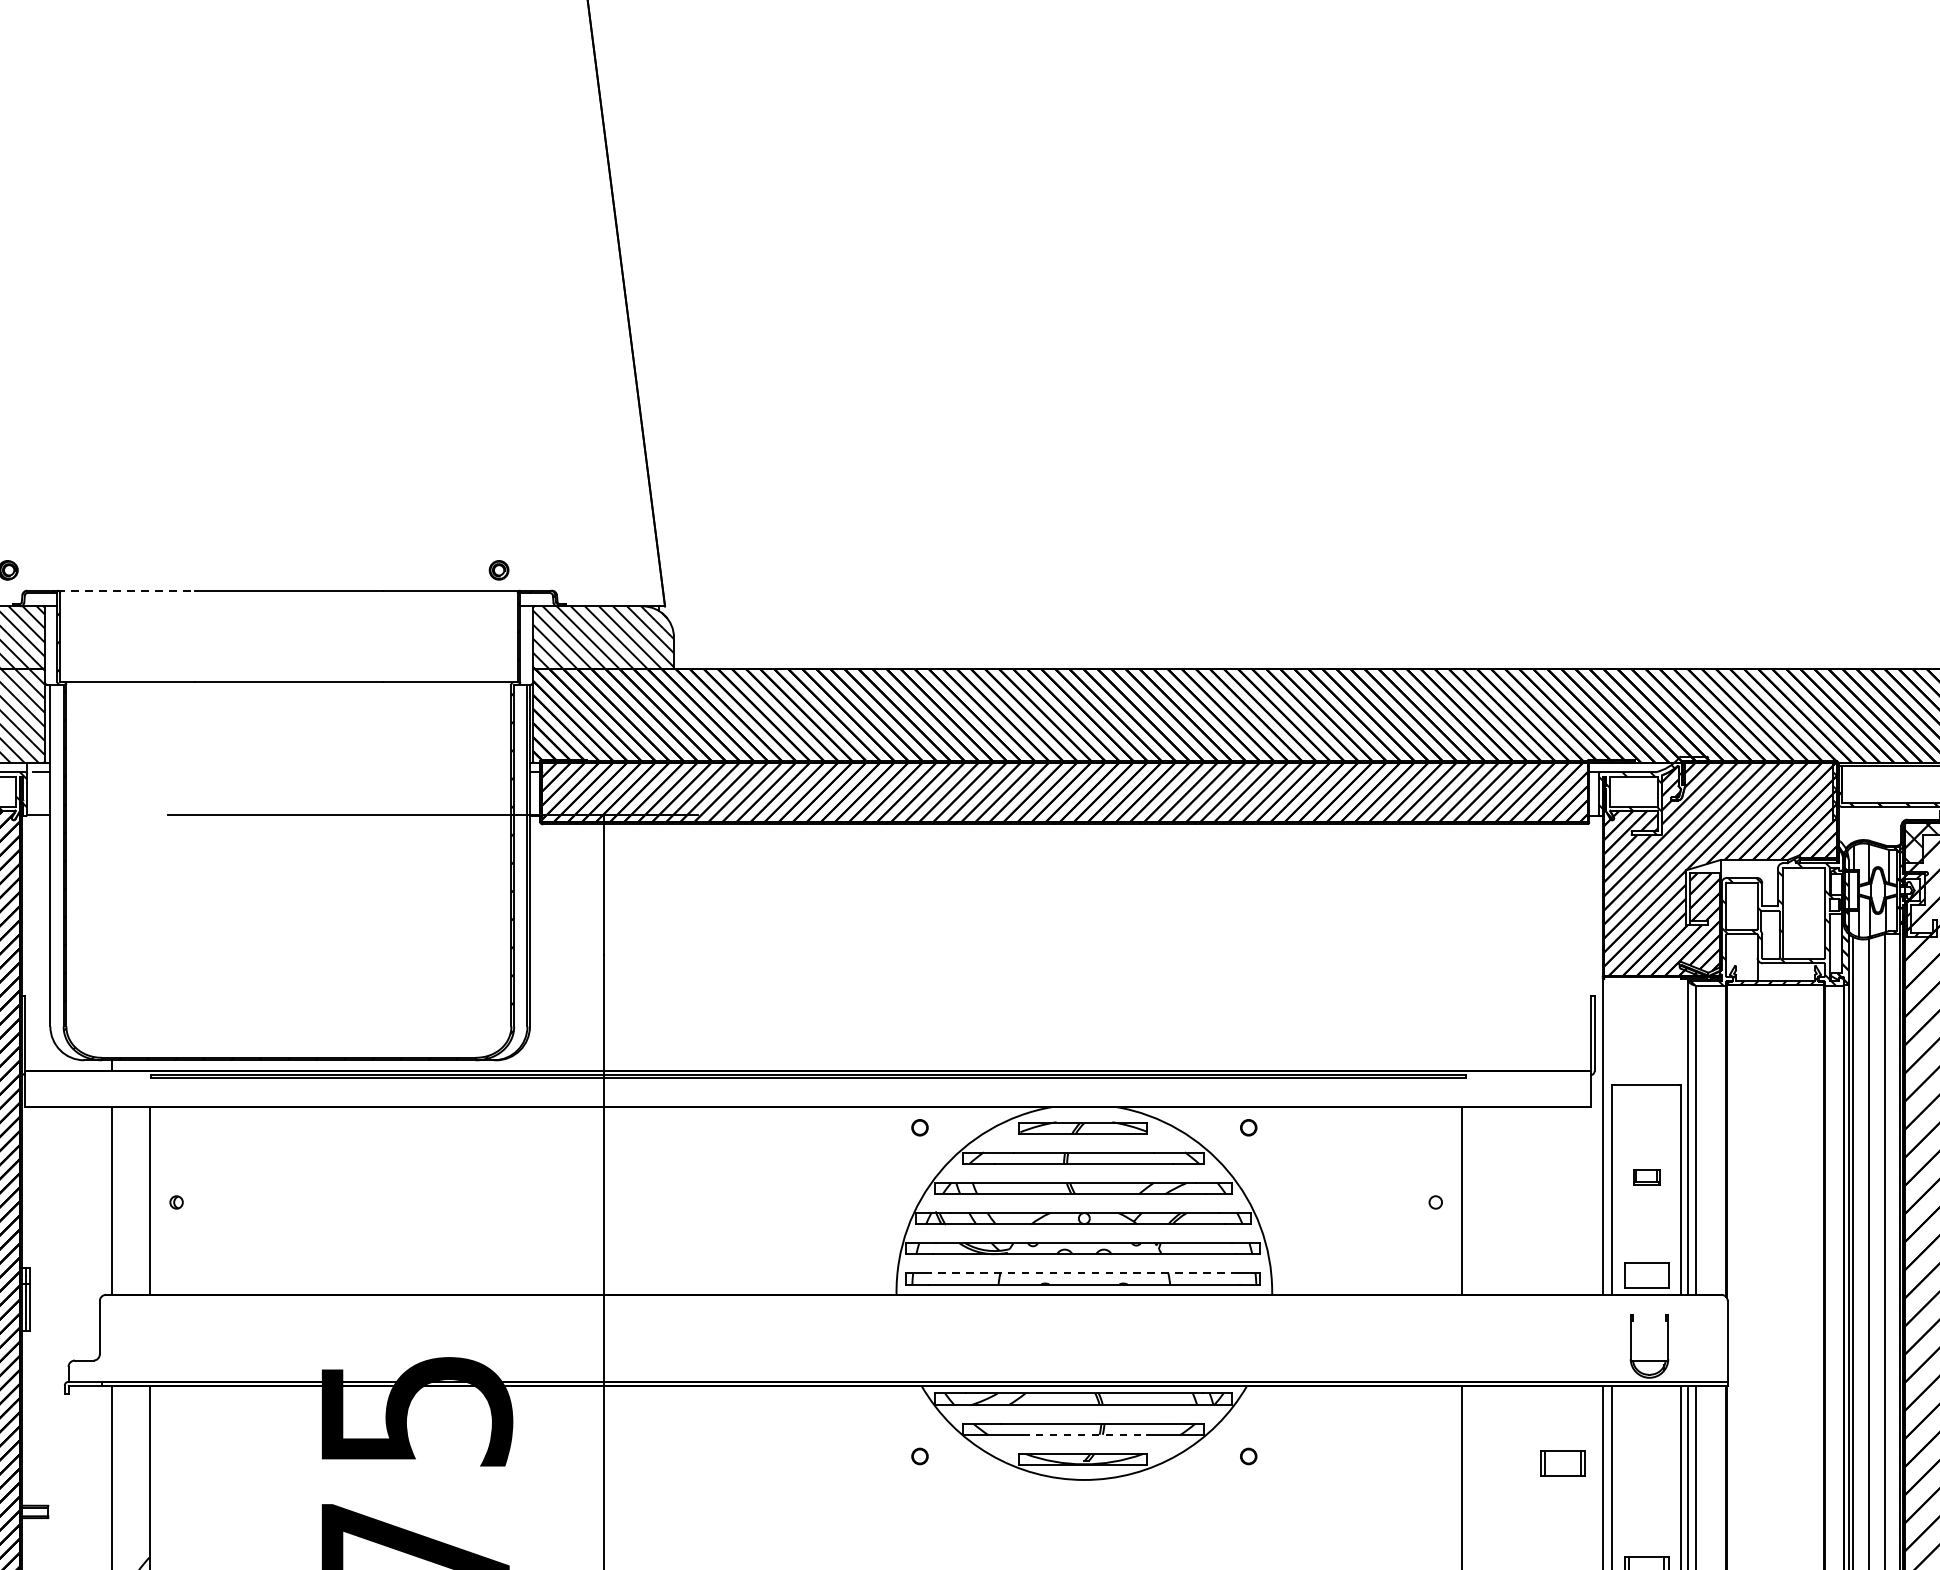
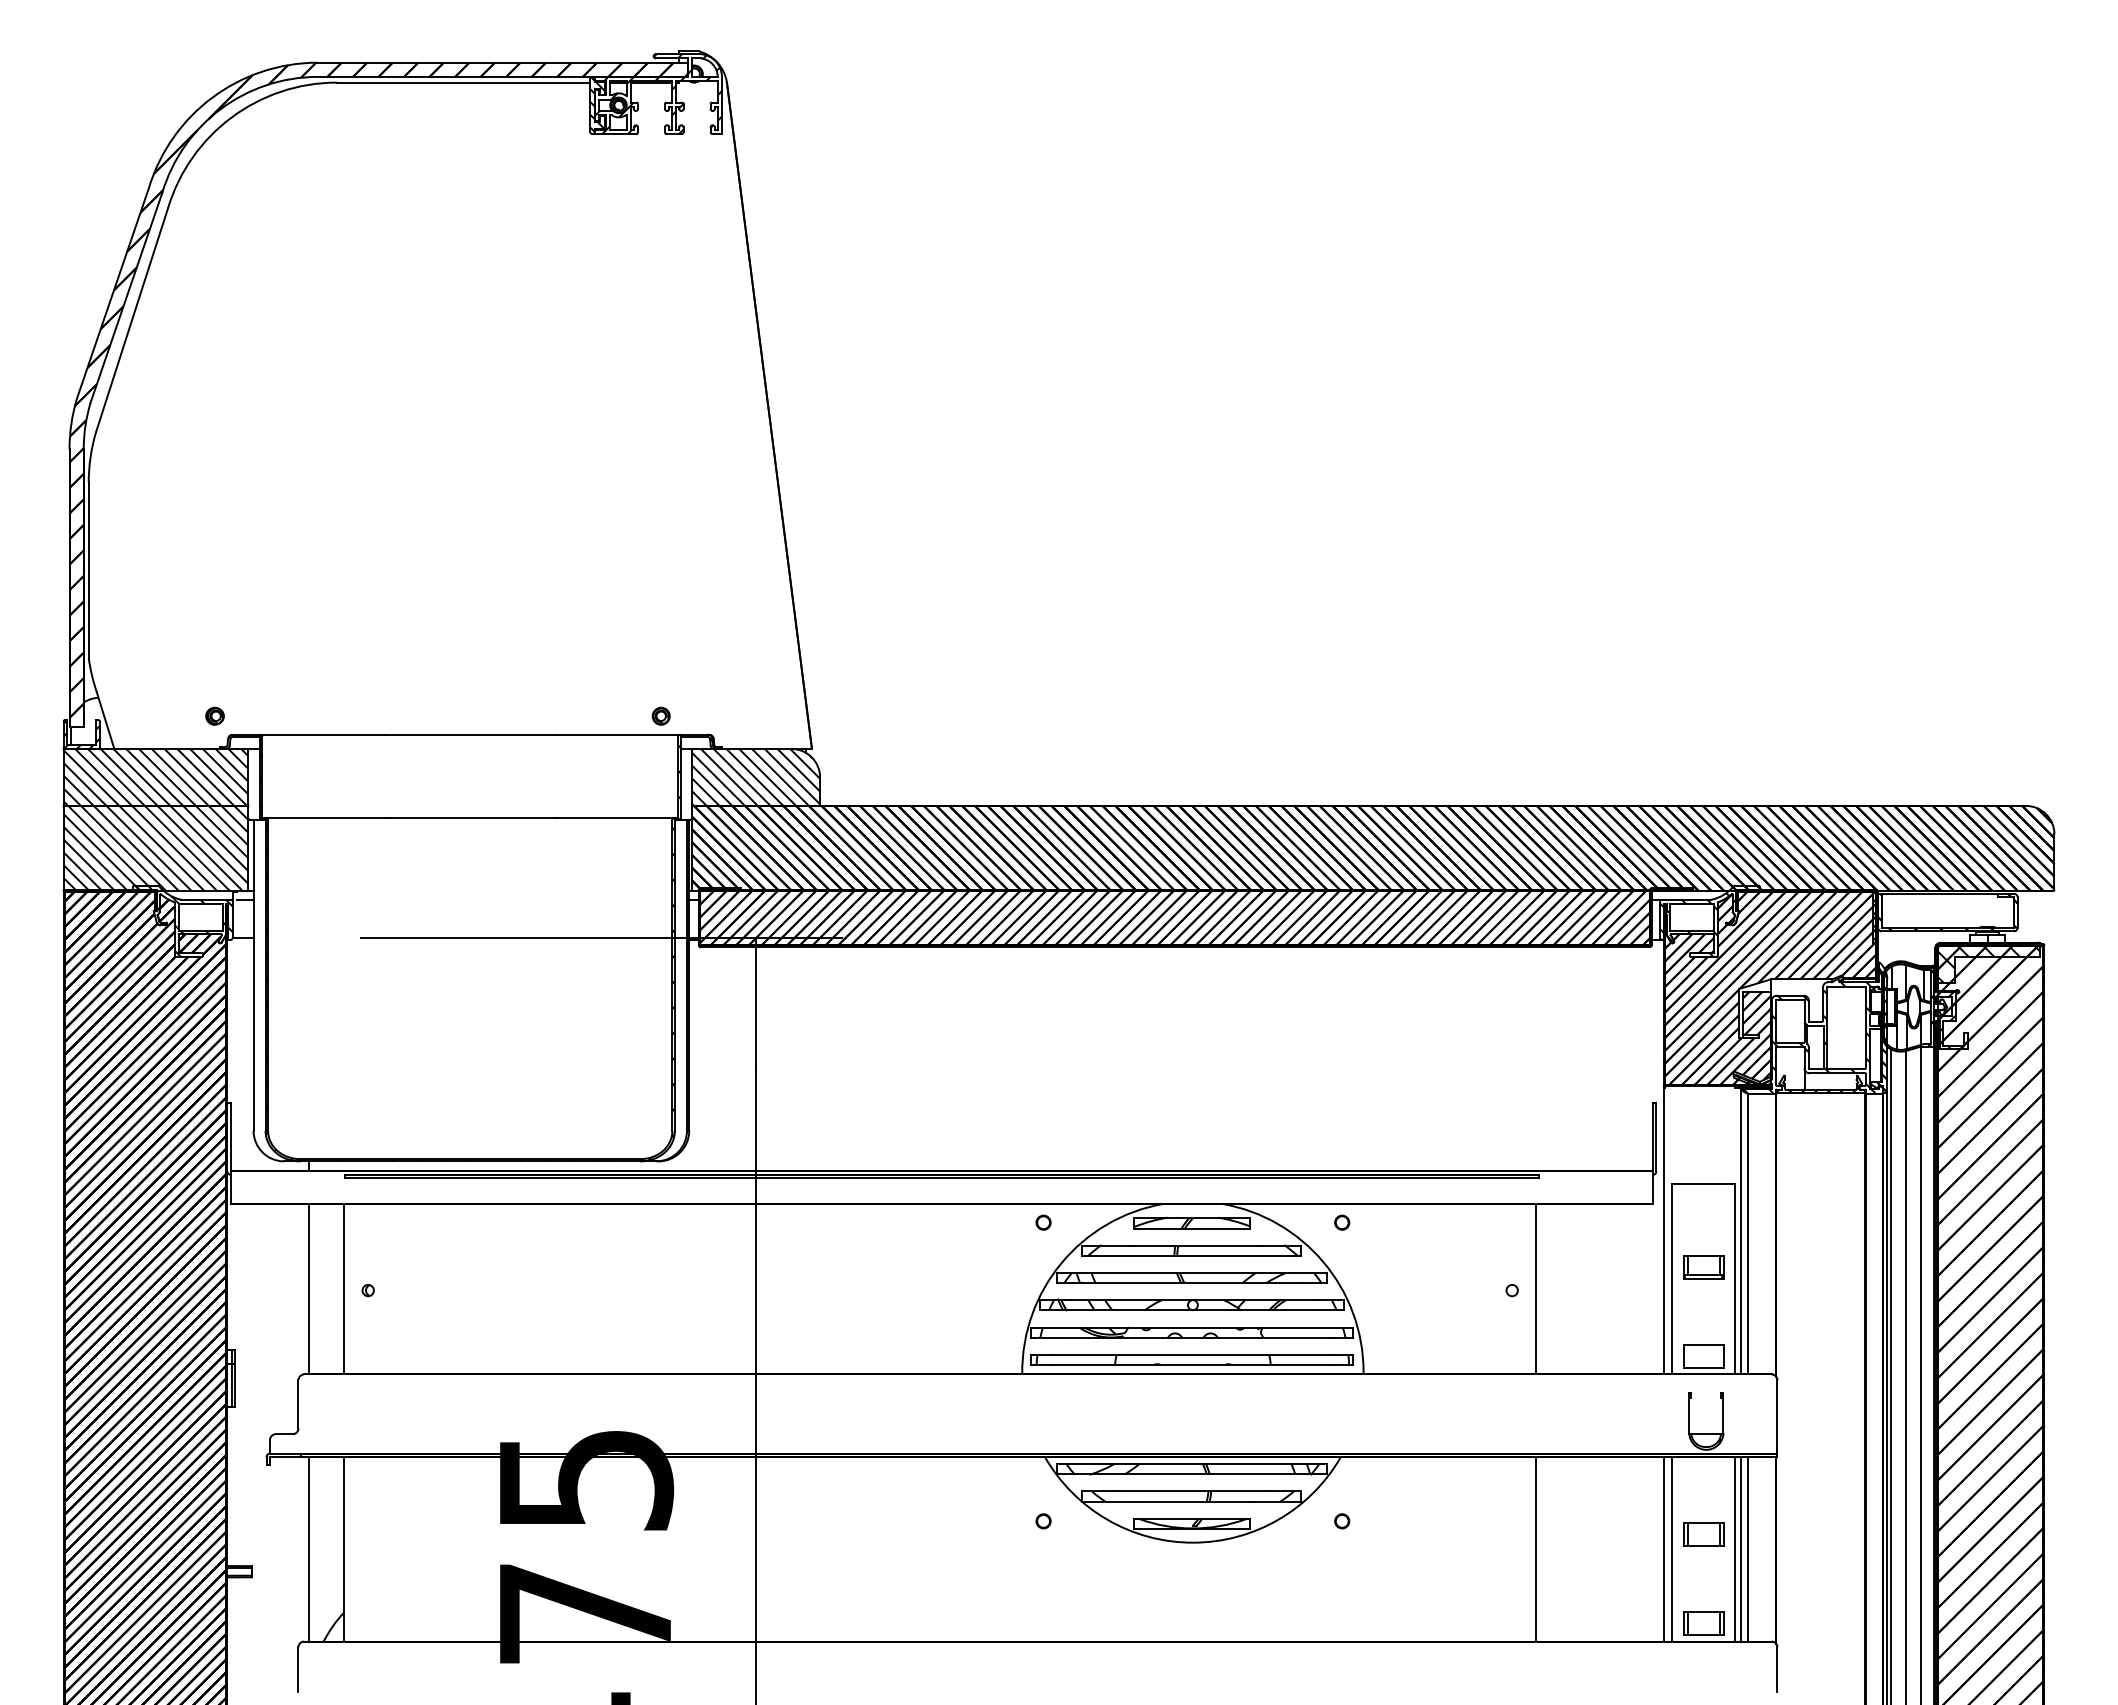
line: (126, 590) -> (322, 734), dashed -> solid
part: (1646, 1177) -> (1703, 1267), size x1.67
line: (1083, 1272) -> (1192, 1354), dashed -> solid
line: (1083, 1434) -> (1192, 1501), dashed -> solid
part: (1562, 1463) -> (1703, 1534), moved

